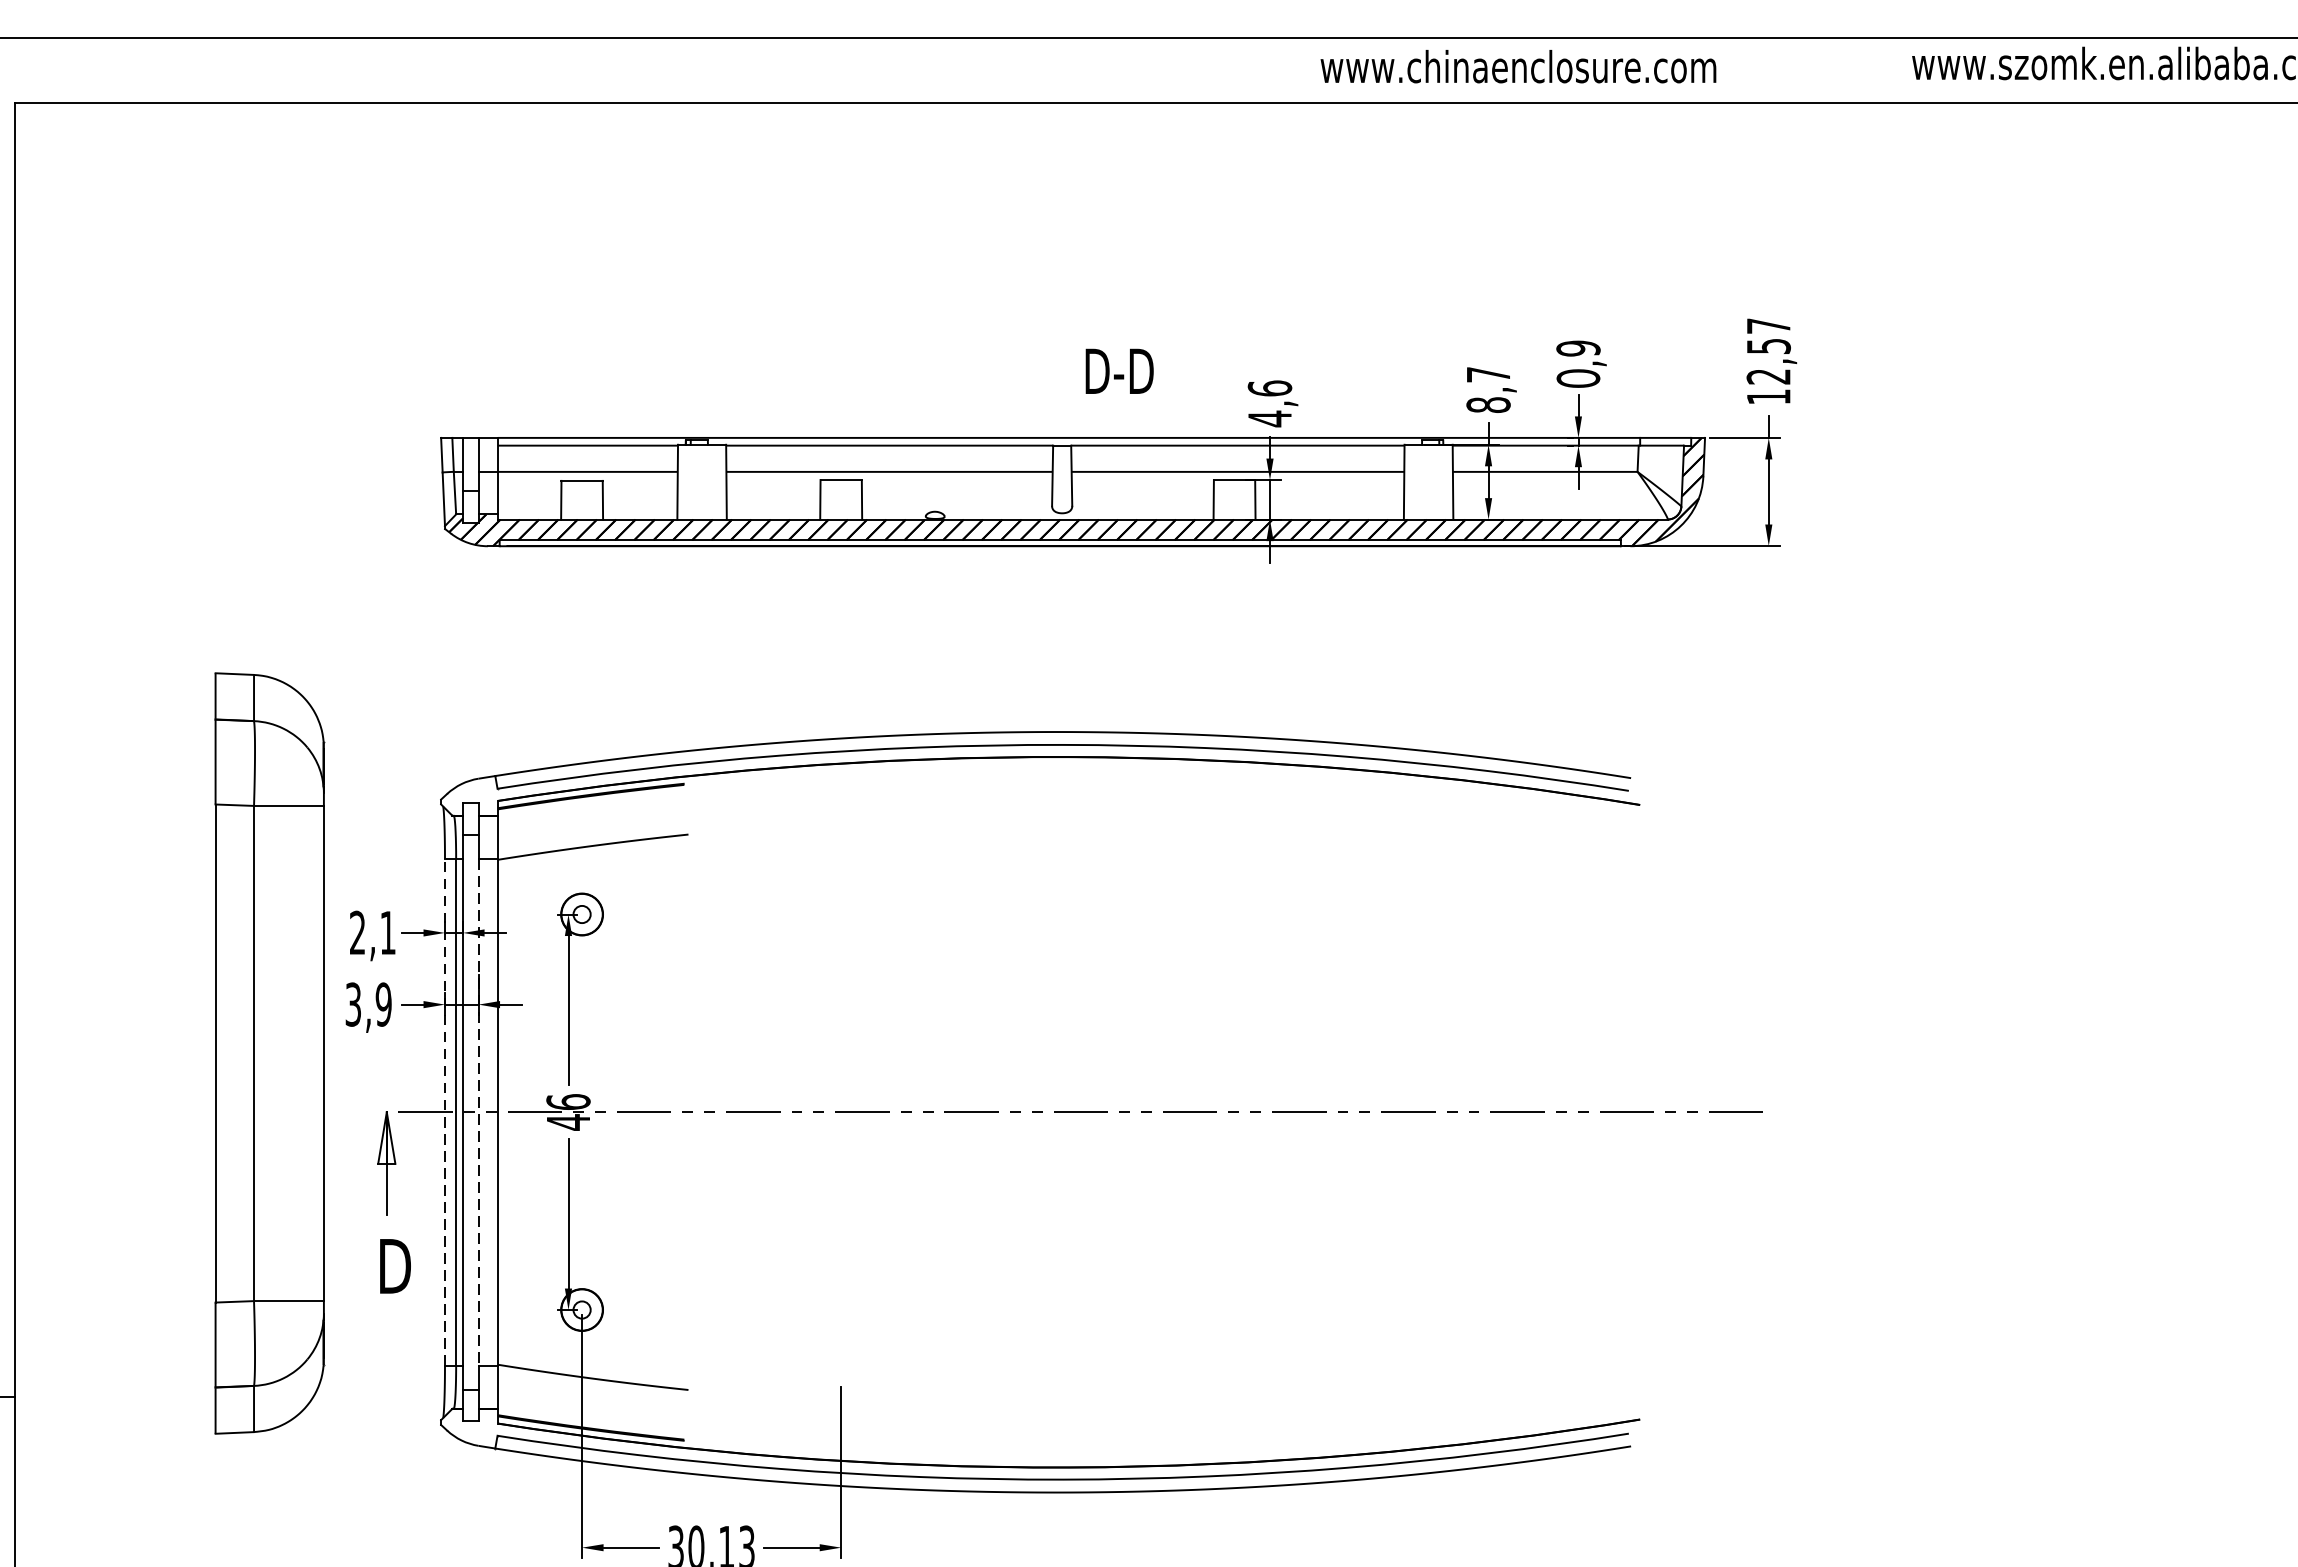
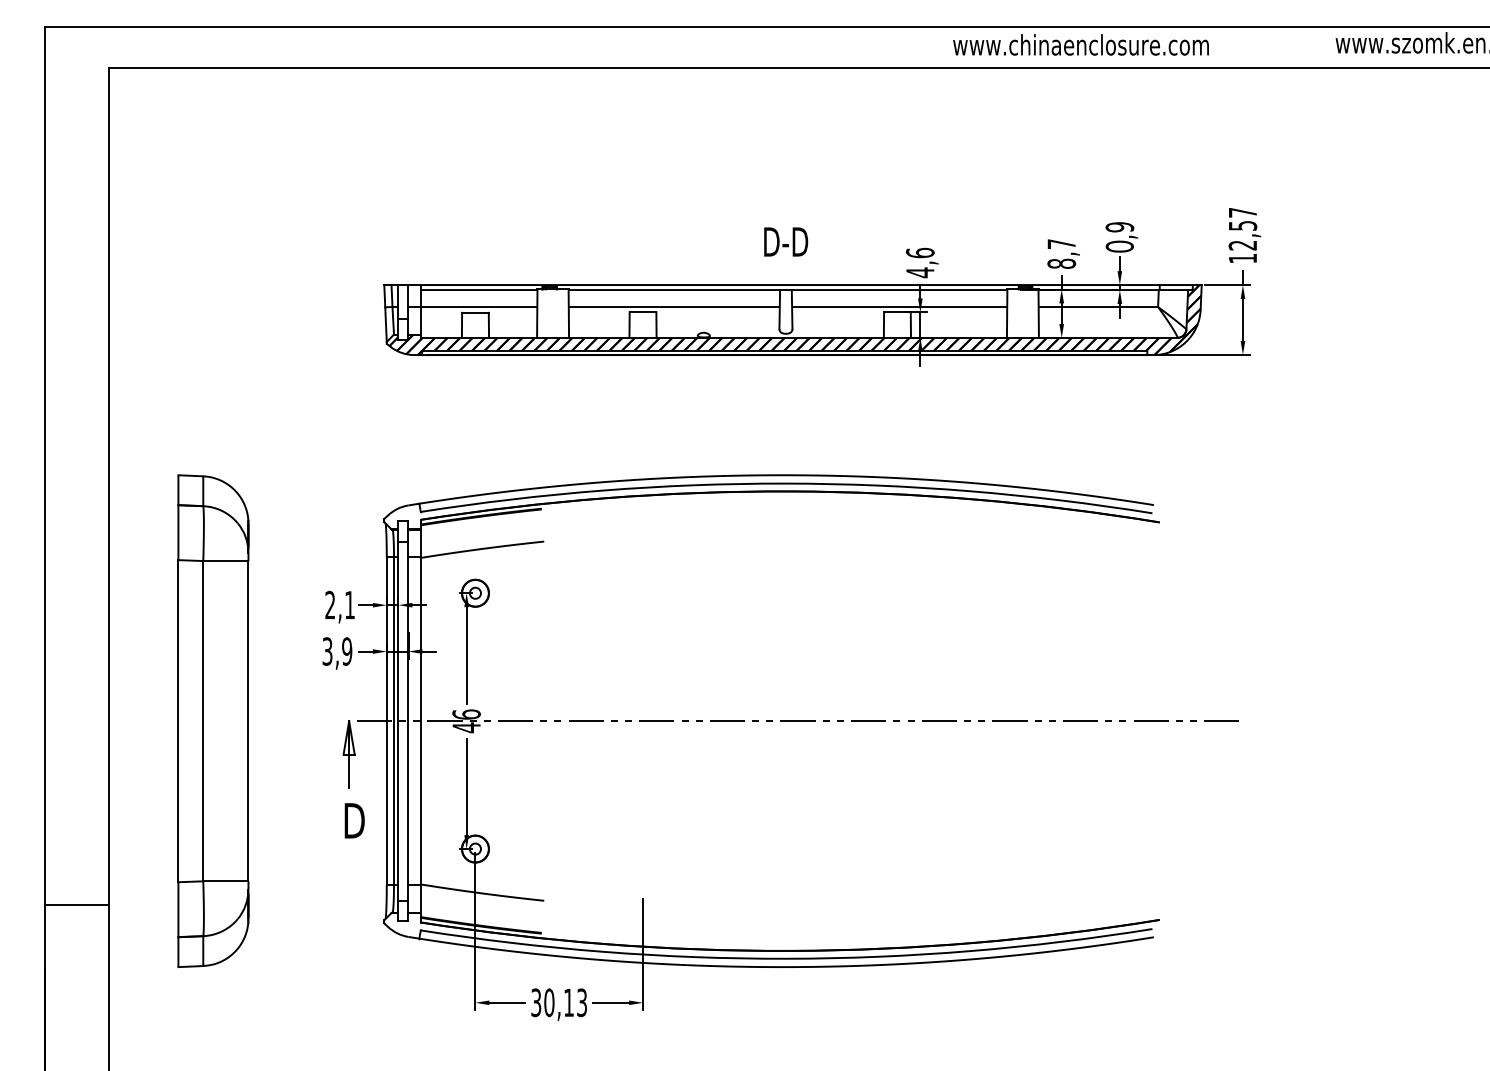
text: (1120, 370) -> (786, 241), moved
part: (269, 1052) -> (213, 720), moved
line: (444, 1112) -> (386, 721), dashed -> solid
line: (478, 1112) -> (408, 721), dashed -> solid

